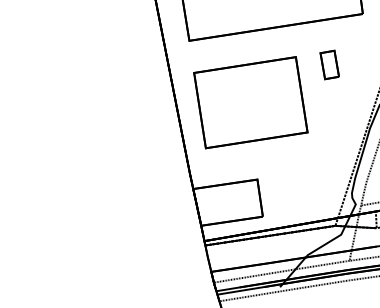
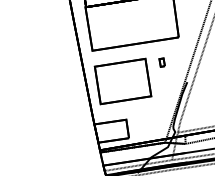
part: (328, 64) -> (161, 62), size x0.6

